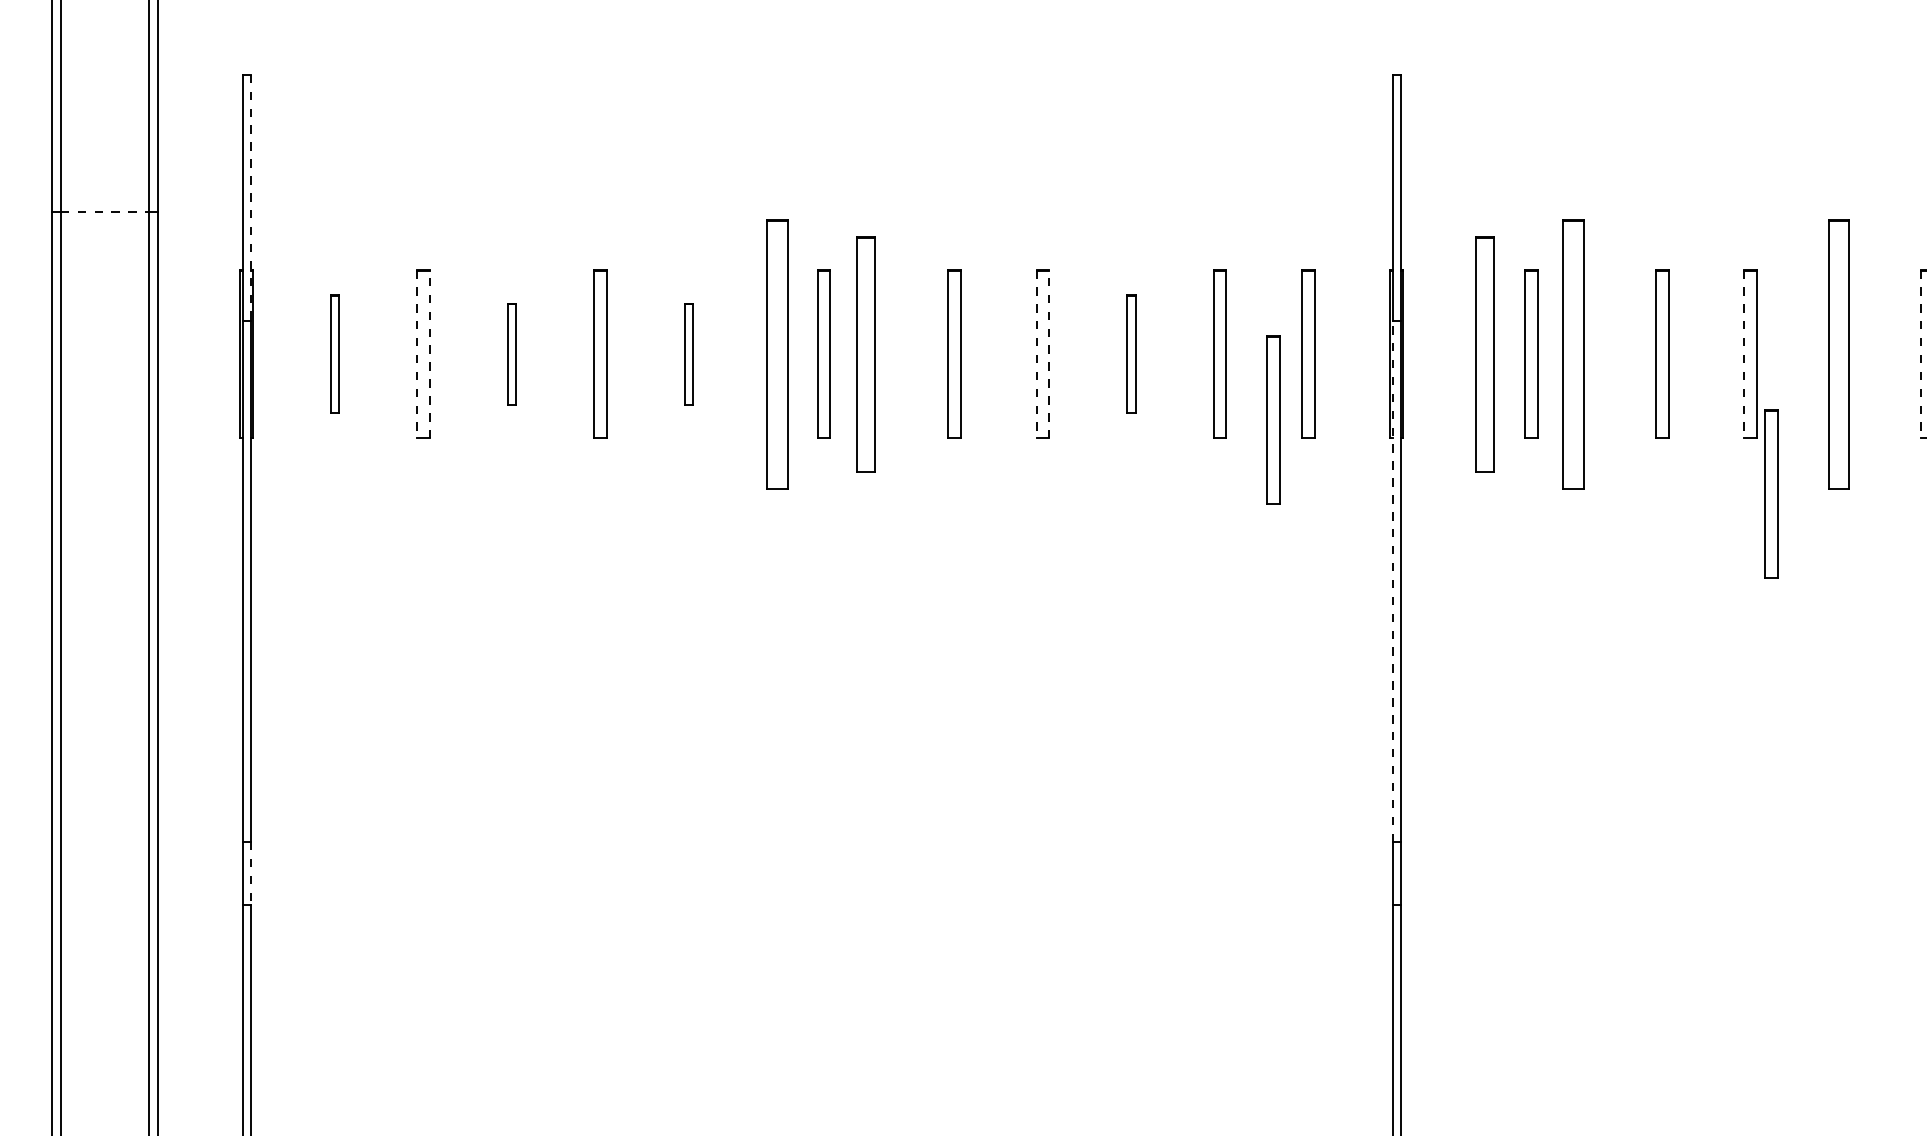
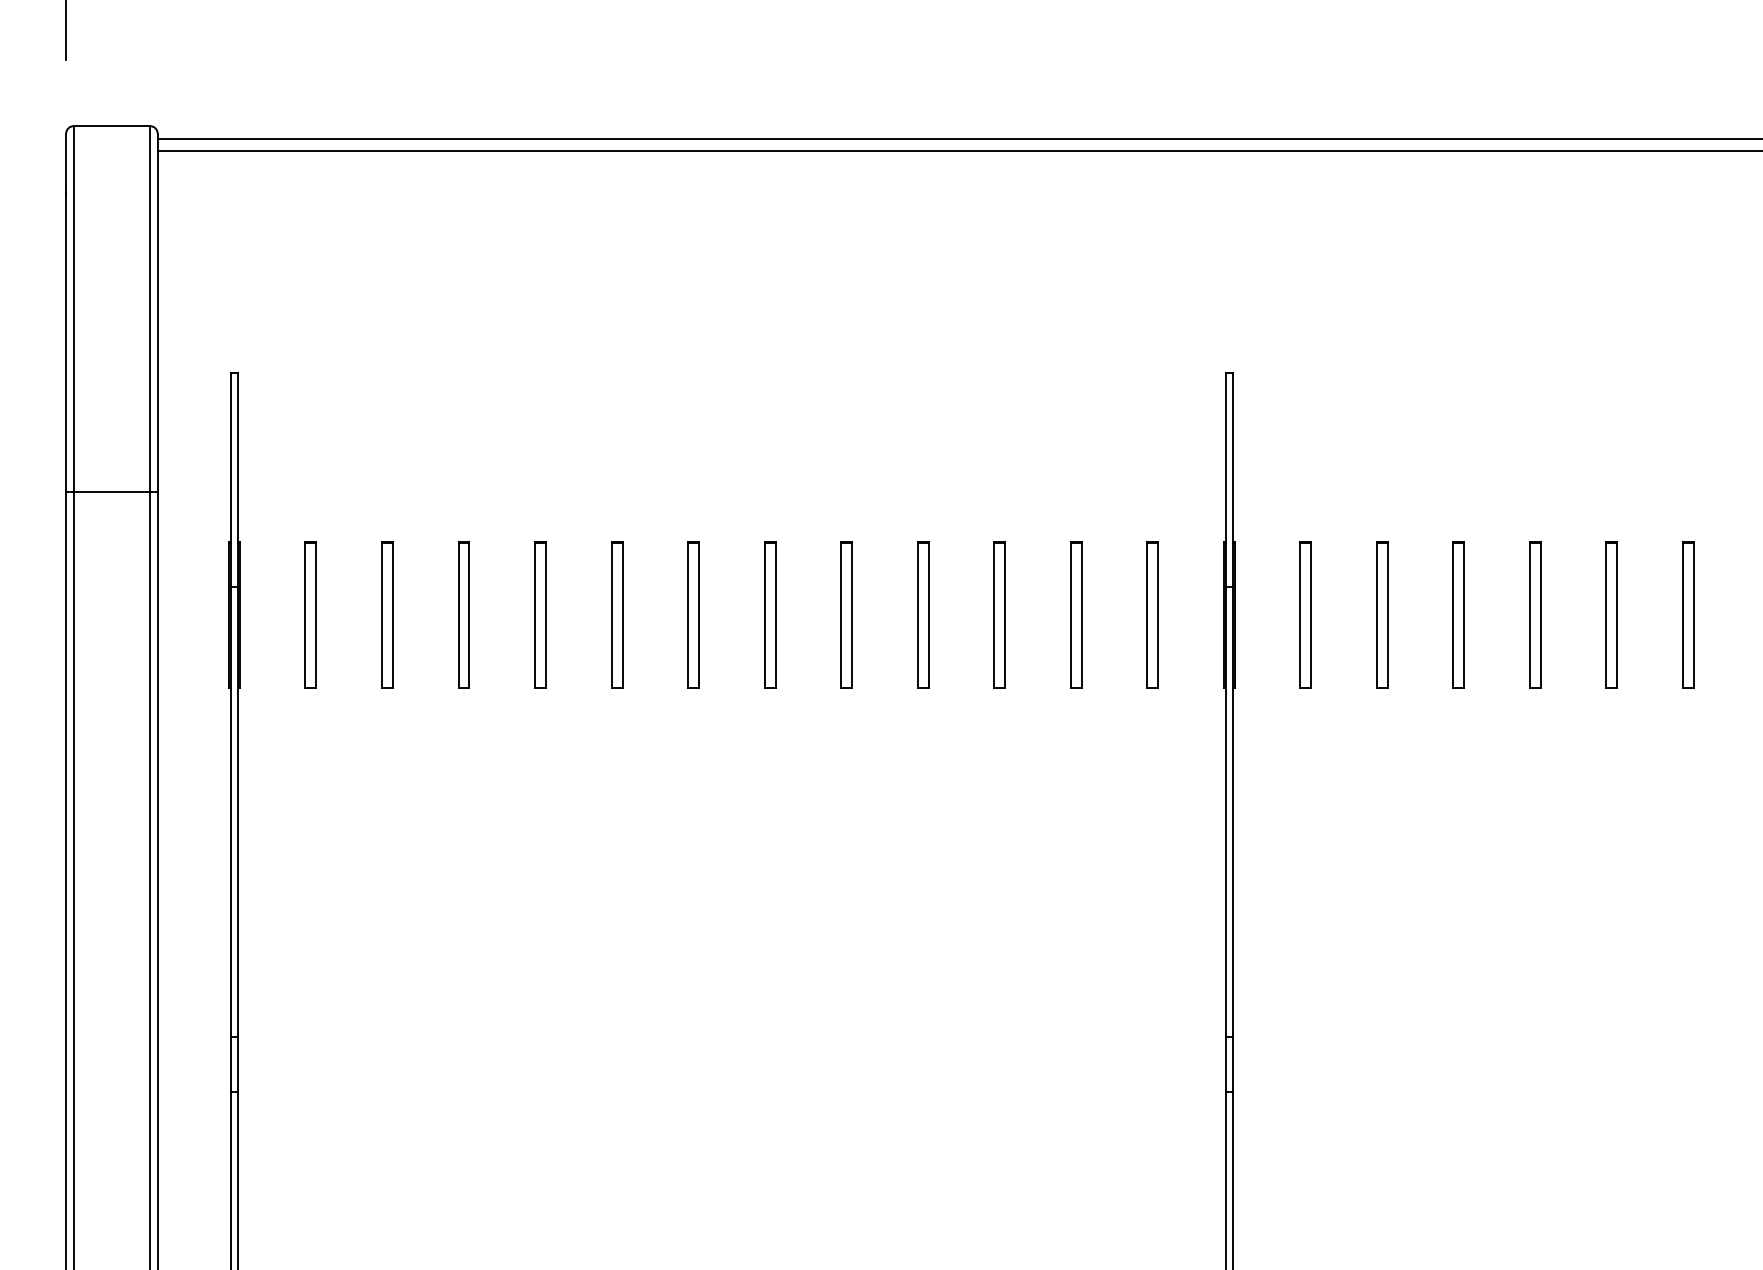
line: (251, 197) -> (238, 479), dashed -> solid
line: (105, 211) -> (112, 491), dashed -> solid
part: (334, 353) -> (310, 614), size x1.43
part: (511, 353) -> (463, 614), size x1.67
part: (689, 353) -> (617, 614), size x1.67
part: (777, 353) -> (693, 614), size x0.62
part: (823, 353) -> (733, 614), removed
part: (866, 353) -> (770, 614), size x0.71
part: (1131, 353) -> (999, 614), size x1.43
part: (1485, 353) -> (1305, 614), size x0.71
part: (1531, 353) -> (1345, 614), removed
part: (1574, 353) -> (1382, 614), size x0.62
part: (1838, 353) -> (1611, 614), size x0.62
line: (416, 354) -> (381, 615), dashed -> solid
line: (429, 354) -> (392, 615), dashed -> solid
line: (1036, 354) -> (917, 615), dashed -> solid
line: (1049, 354) -> (928, 615), dashed -> solid
line: (1744, 354) -> (1529, 615), dashed -> solid
line: (1920, 354) -> (1682, 615), dashed -> solid
part: (1273, 419) -> (1122, 671), removed
part: (1771, 493) -> (1553, 735), removed
line: (1392, 581) -> (1225, 811), dashed -> solid
line: (251, 873) -> (238, 1064), dashed -> solid

